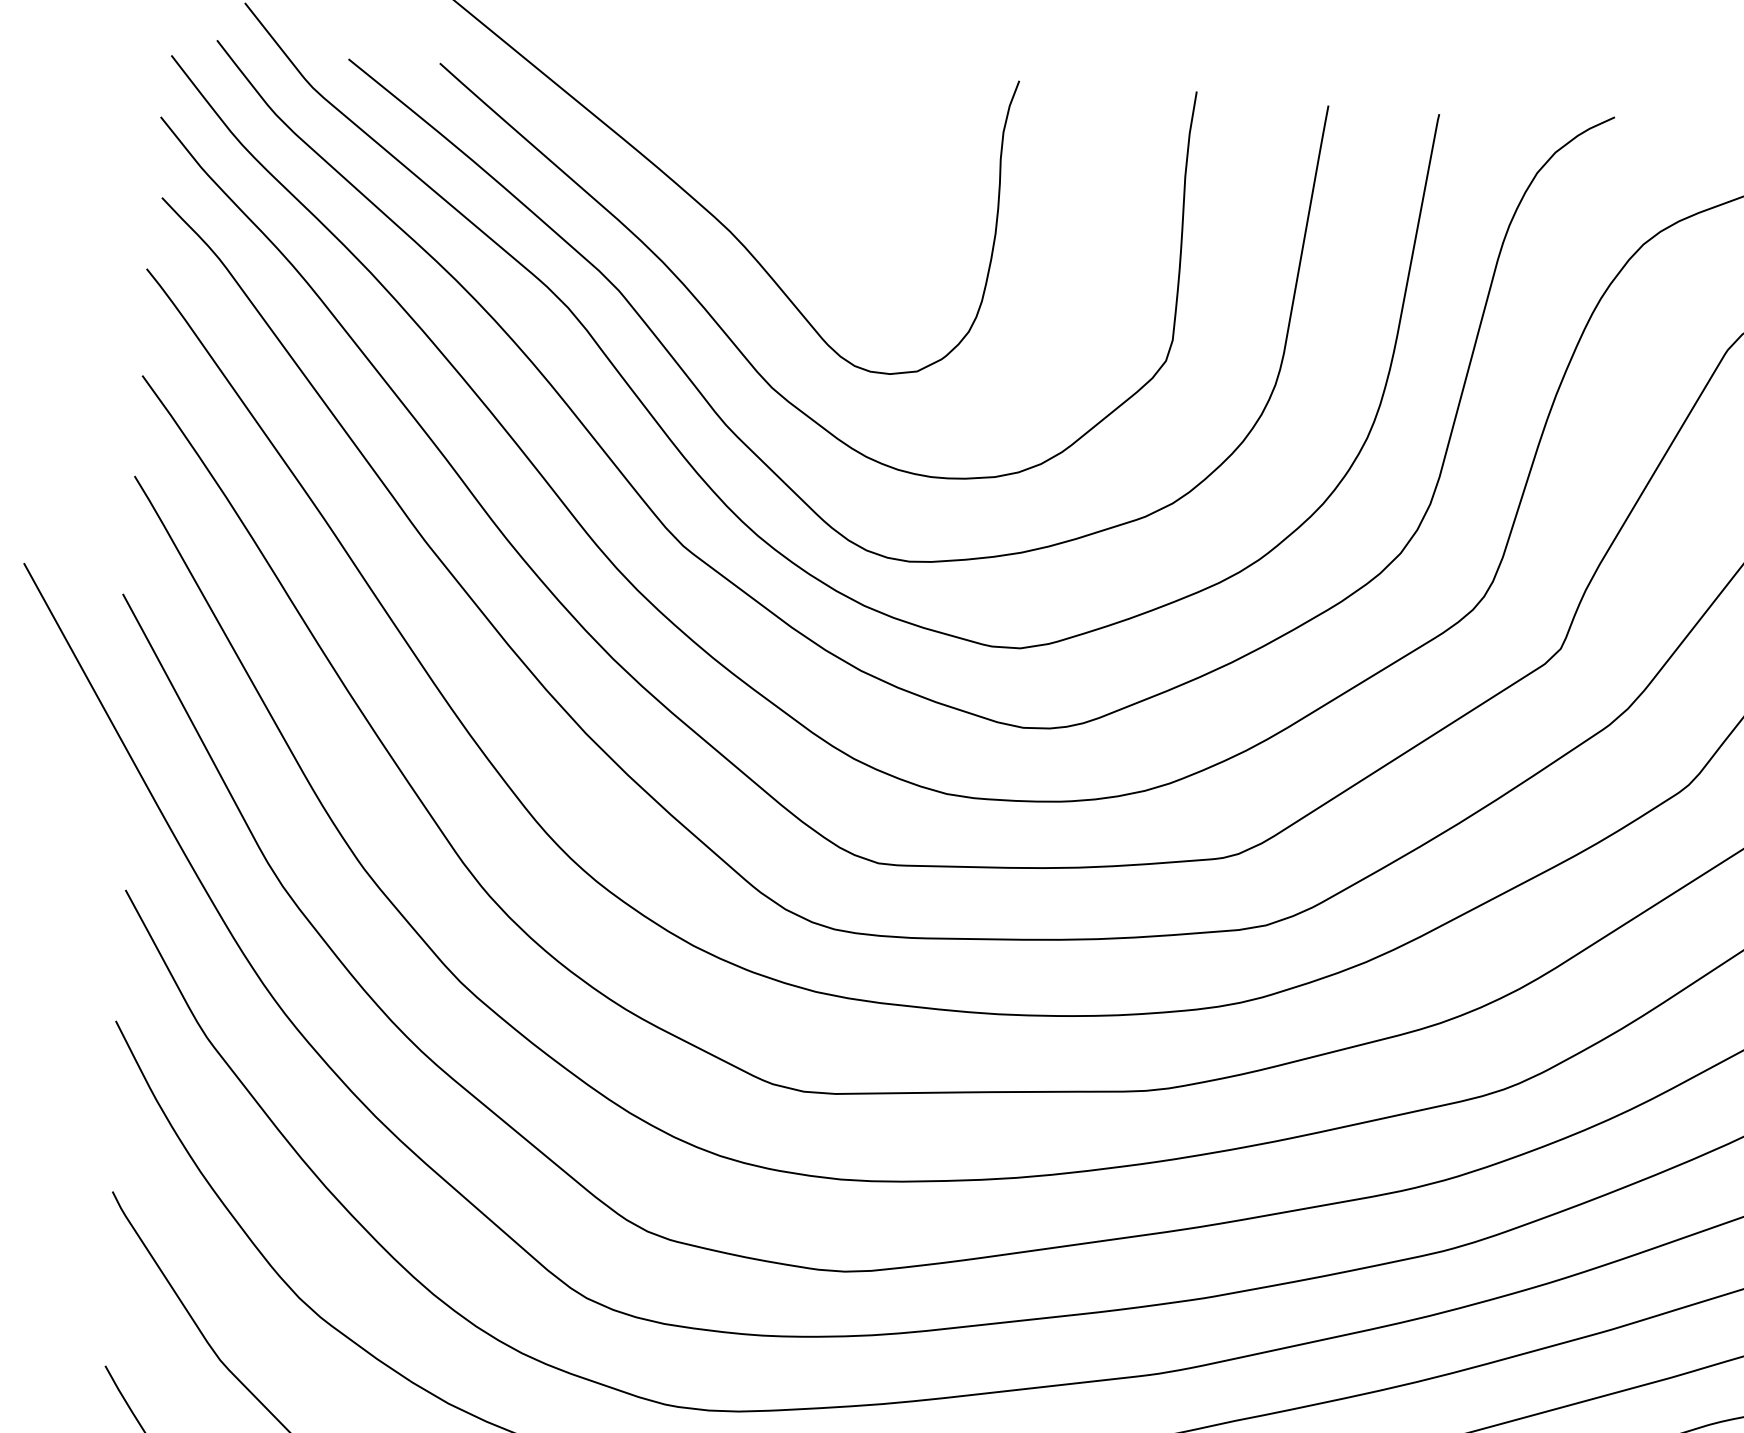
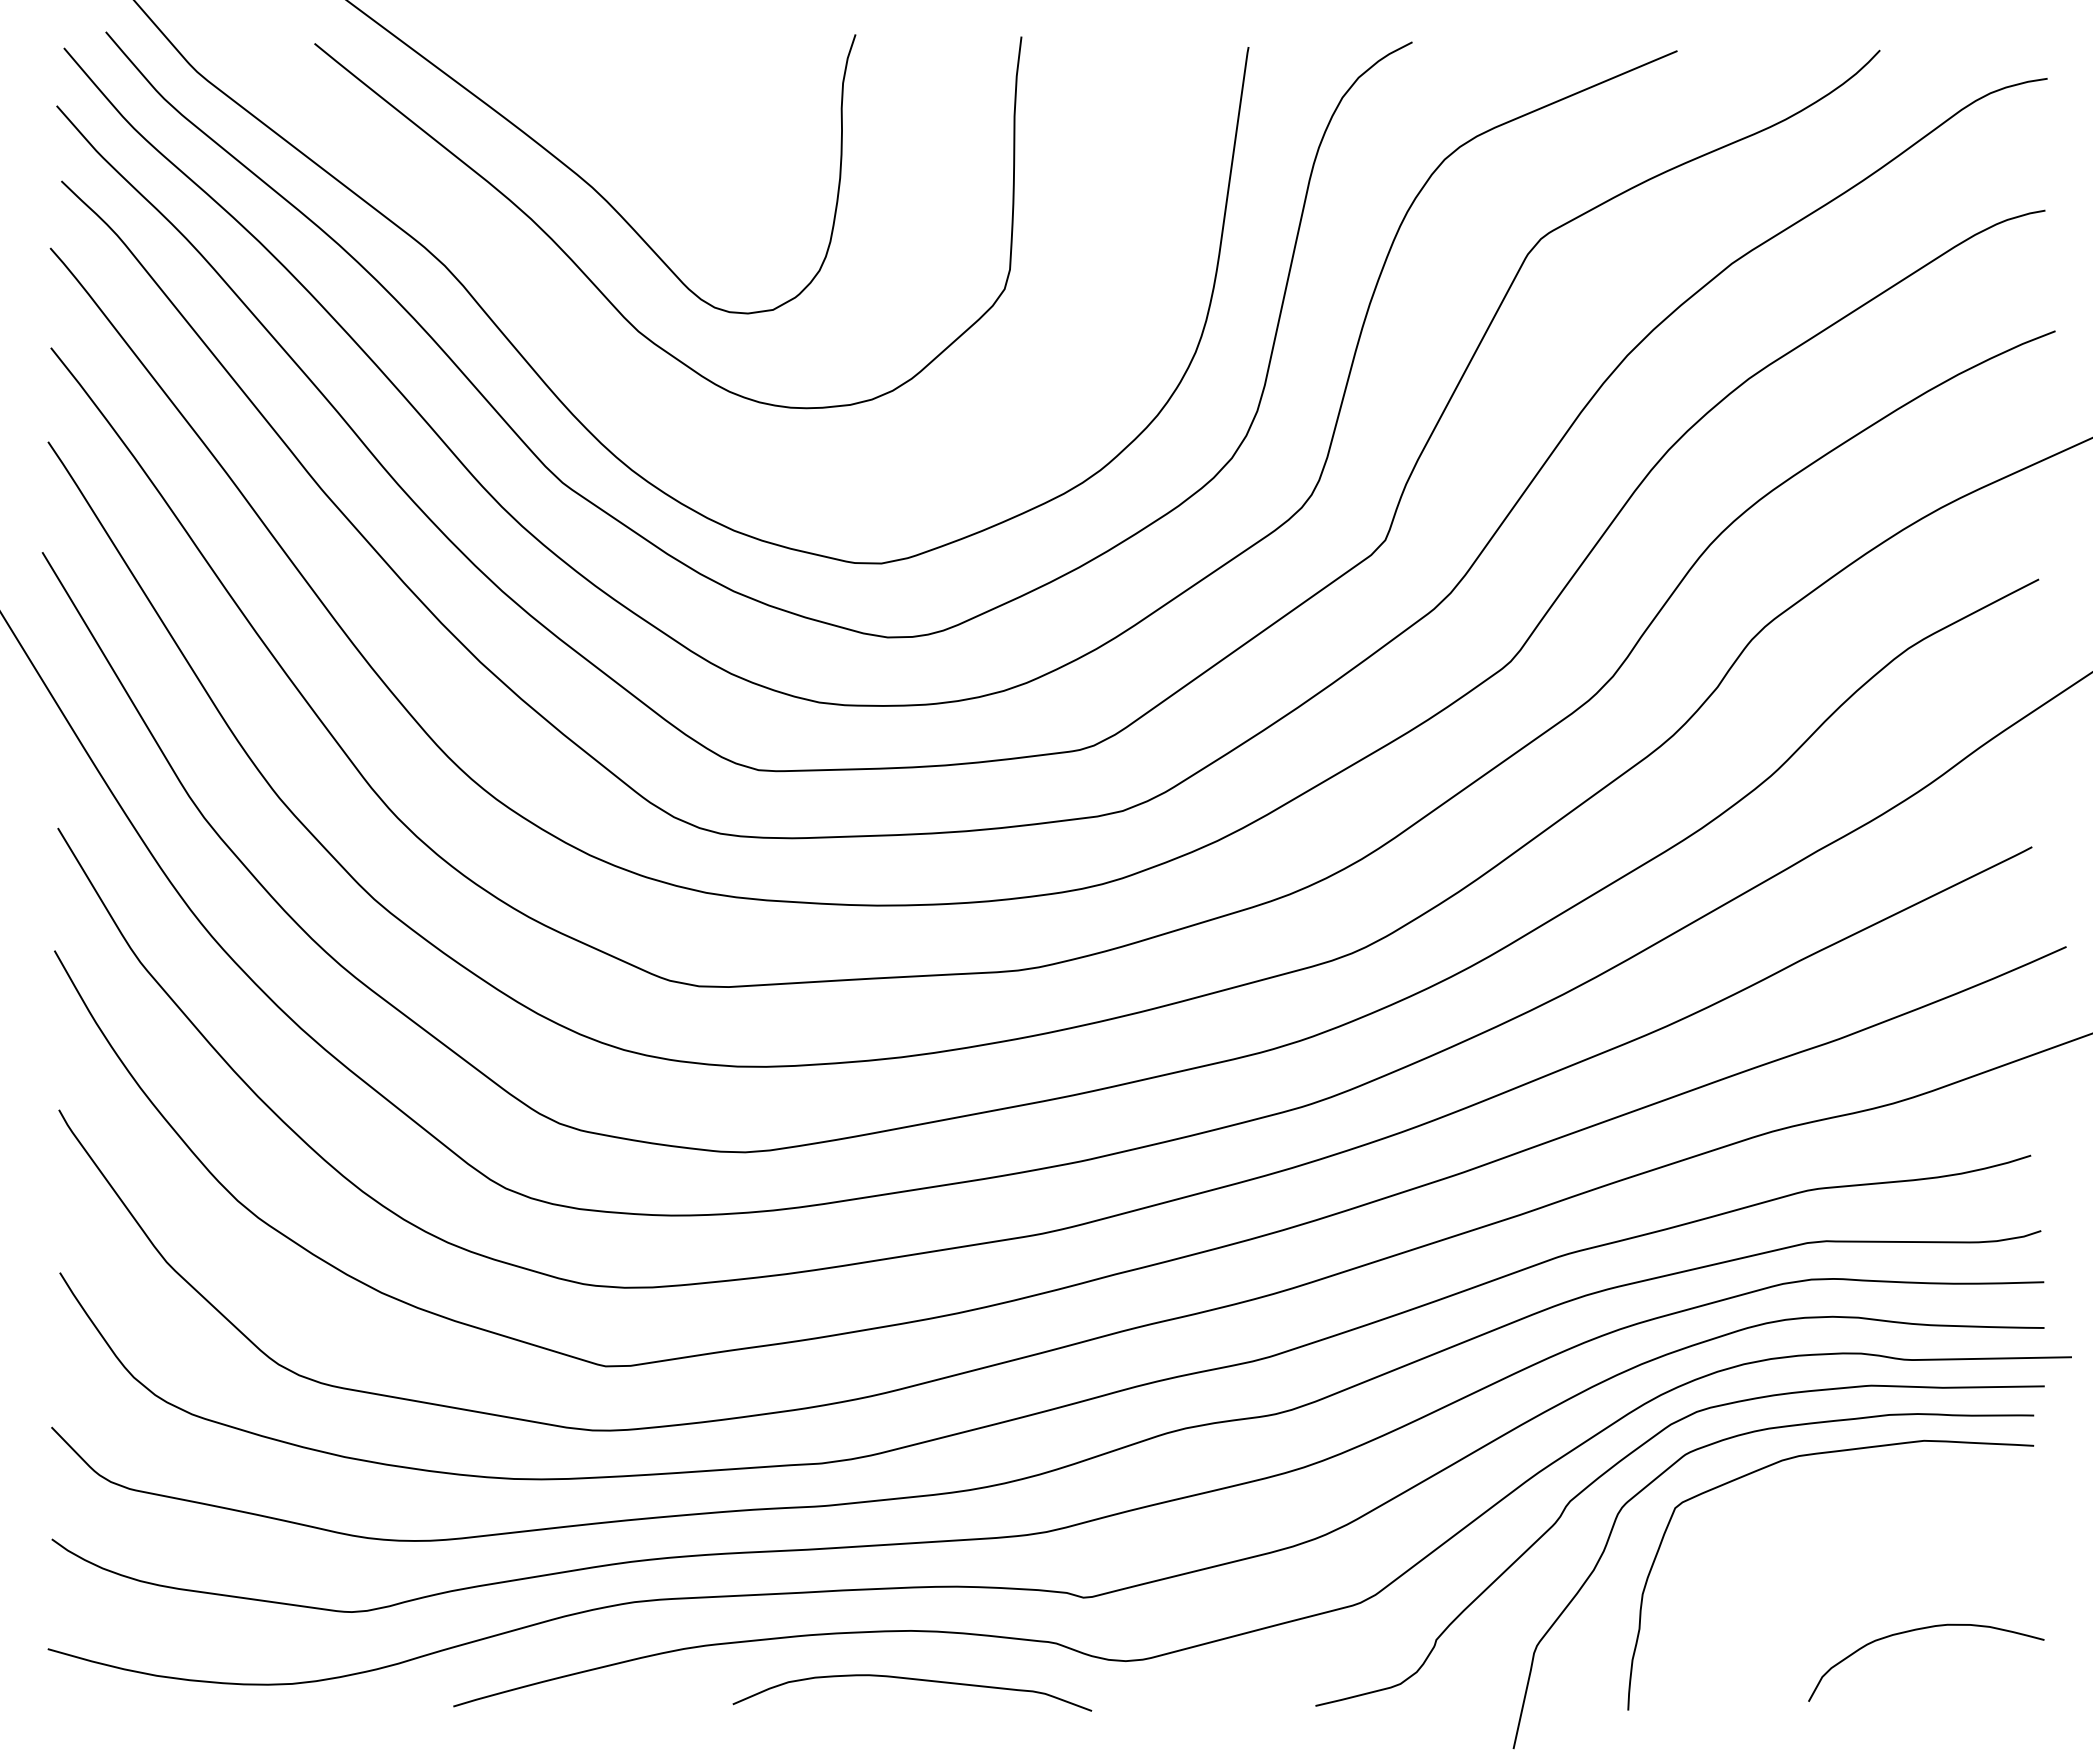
curve: (714, 408) -> (585, 353), removed

